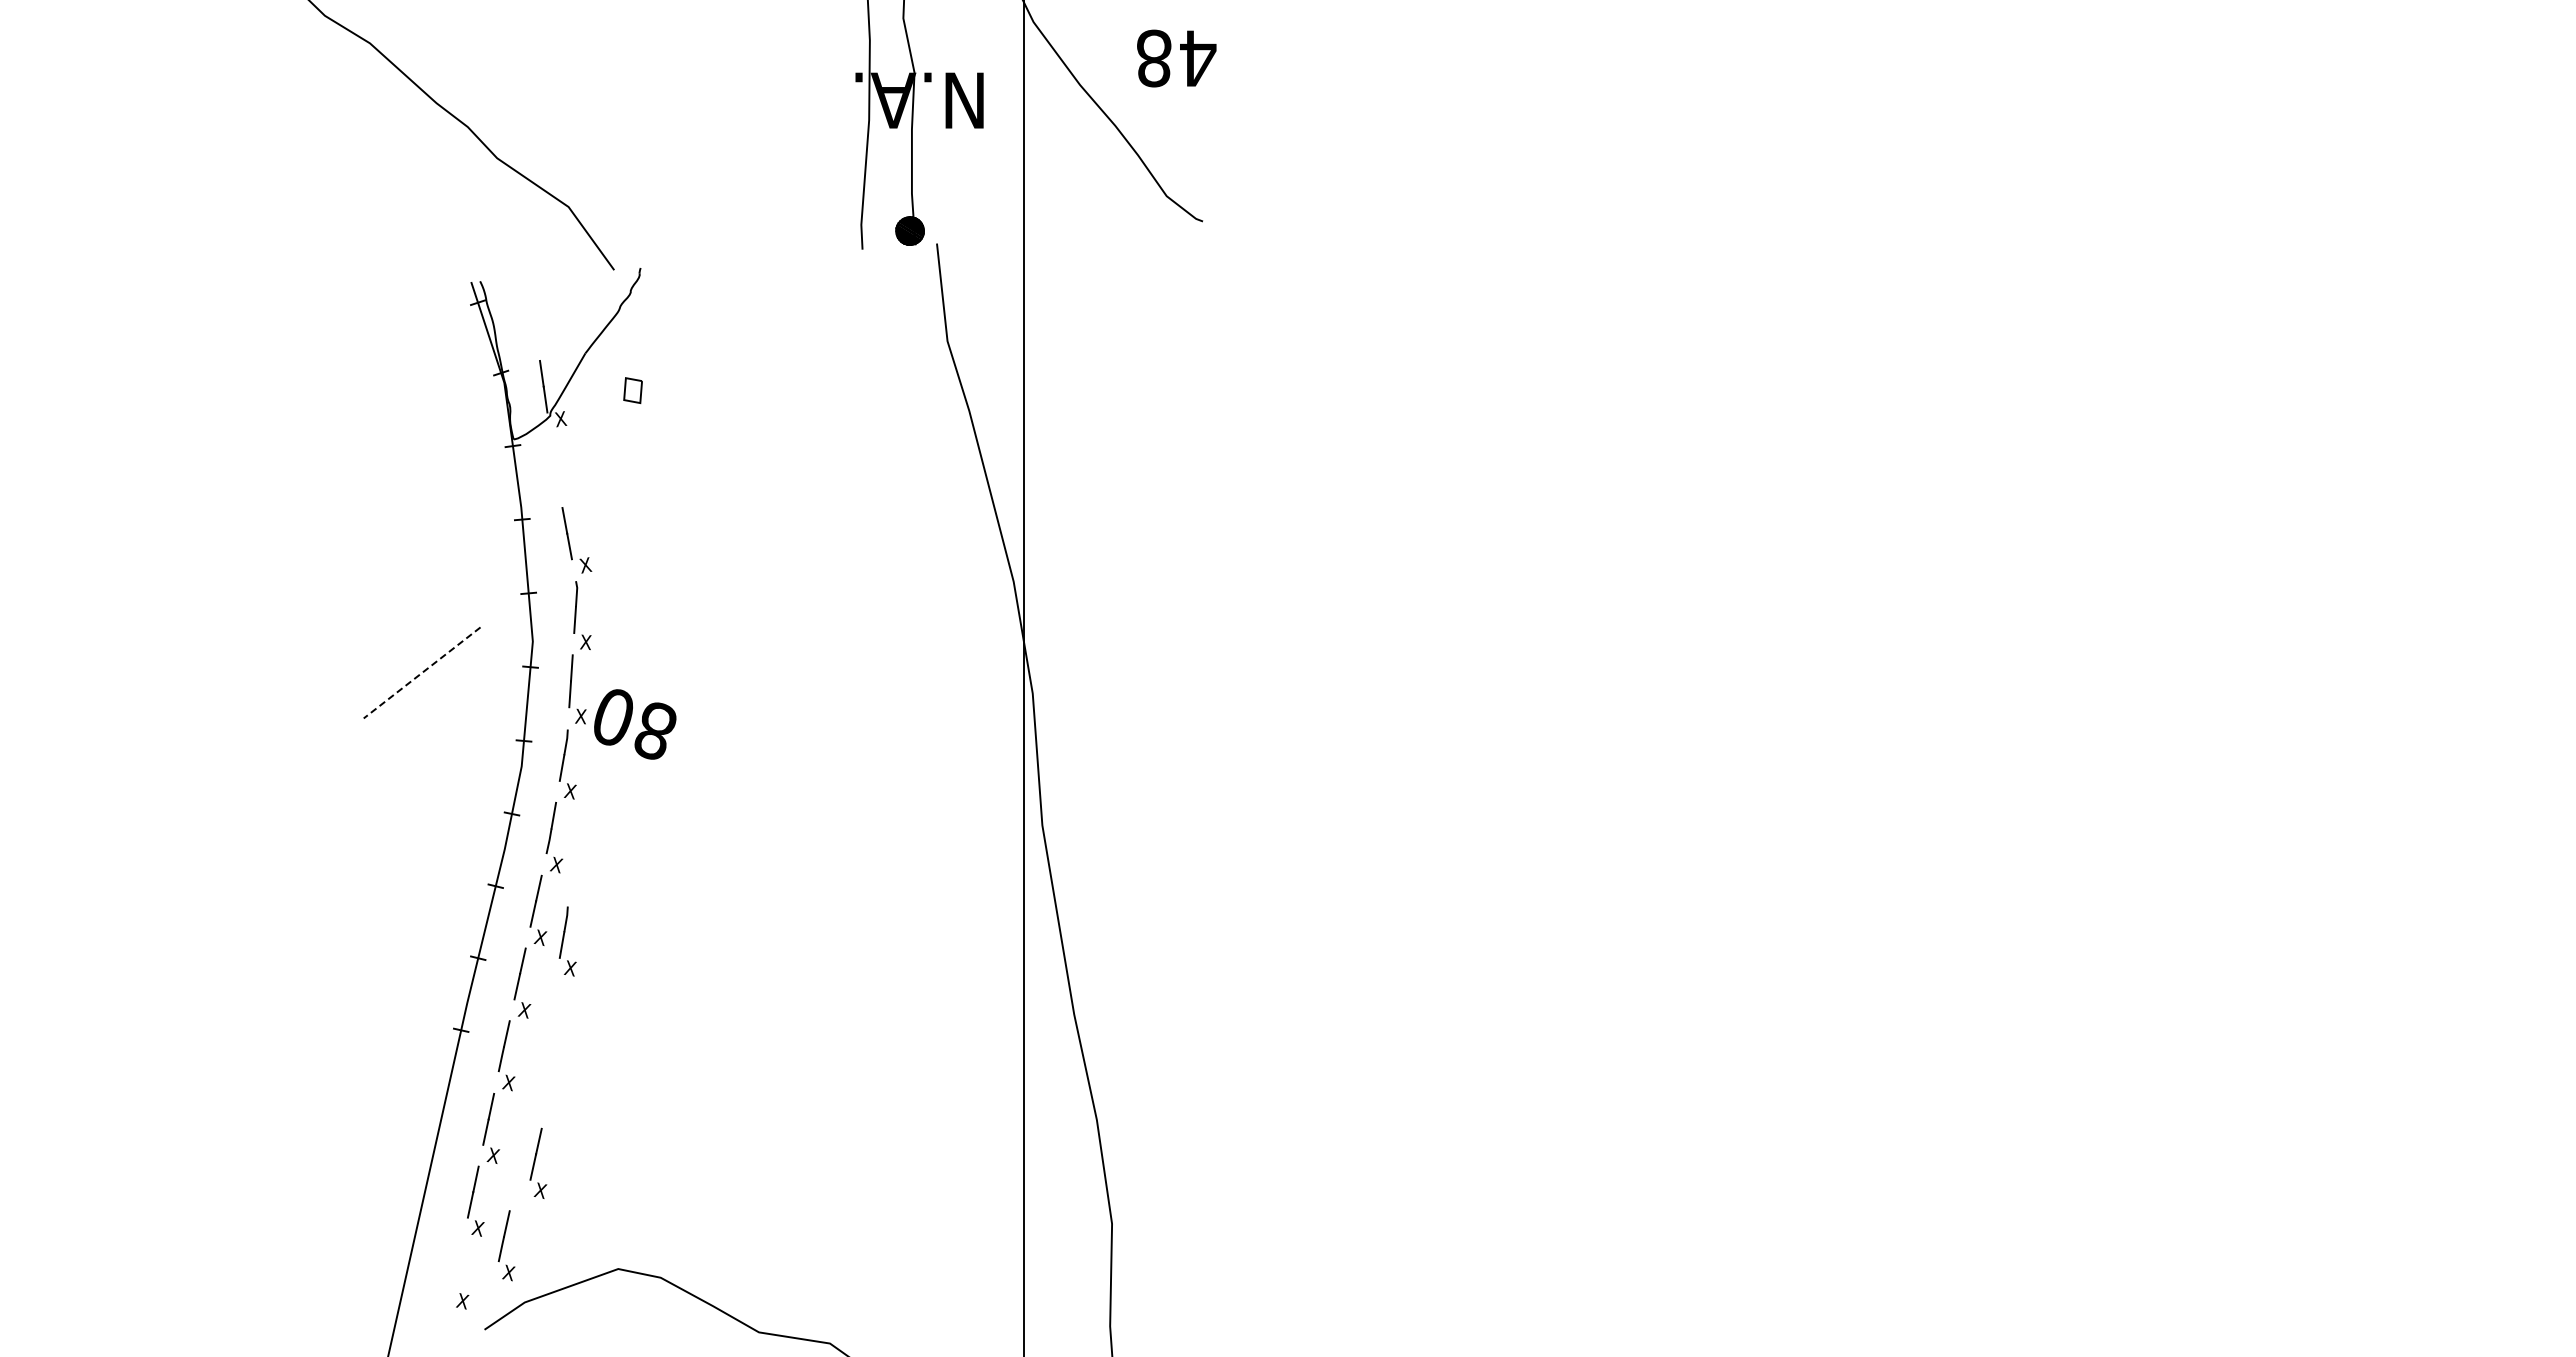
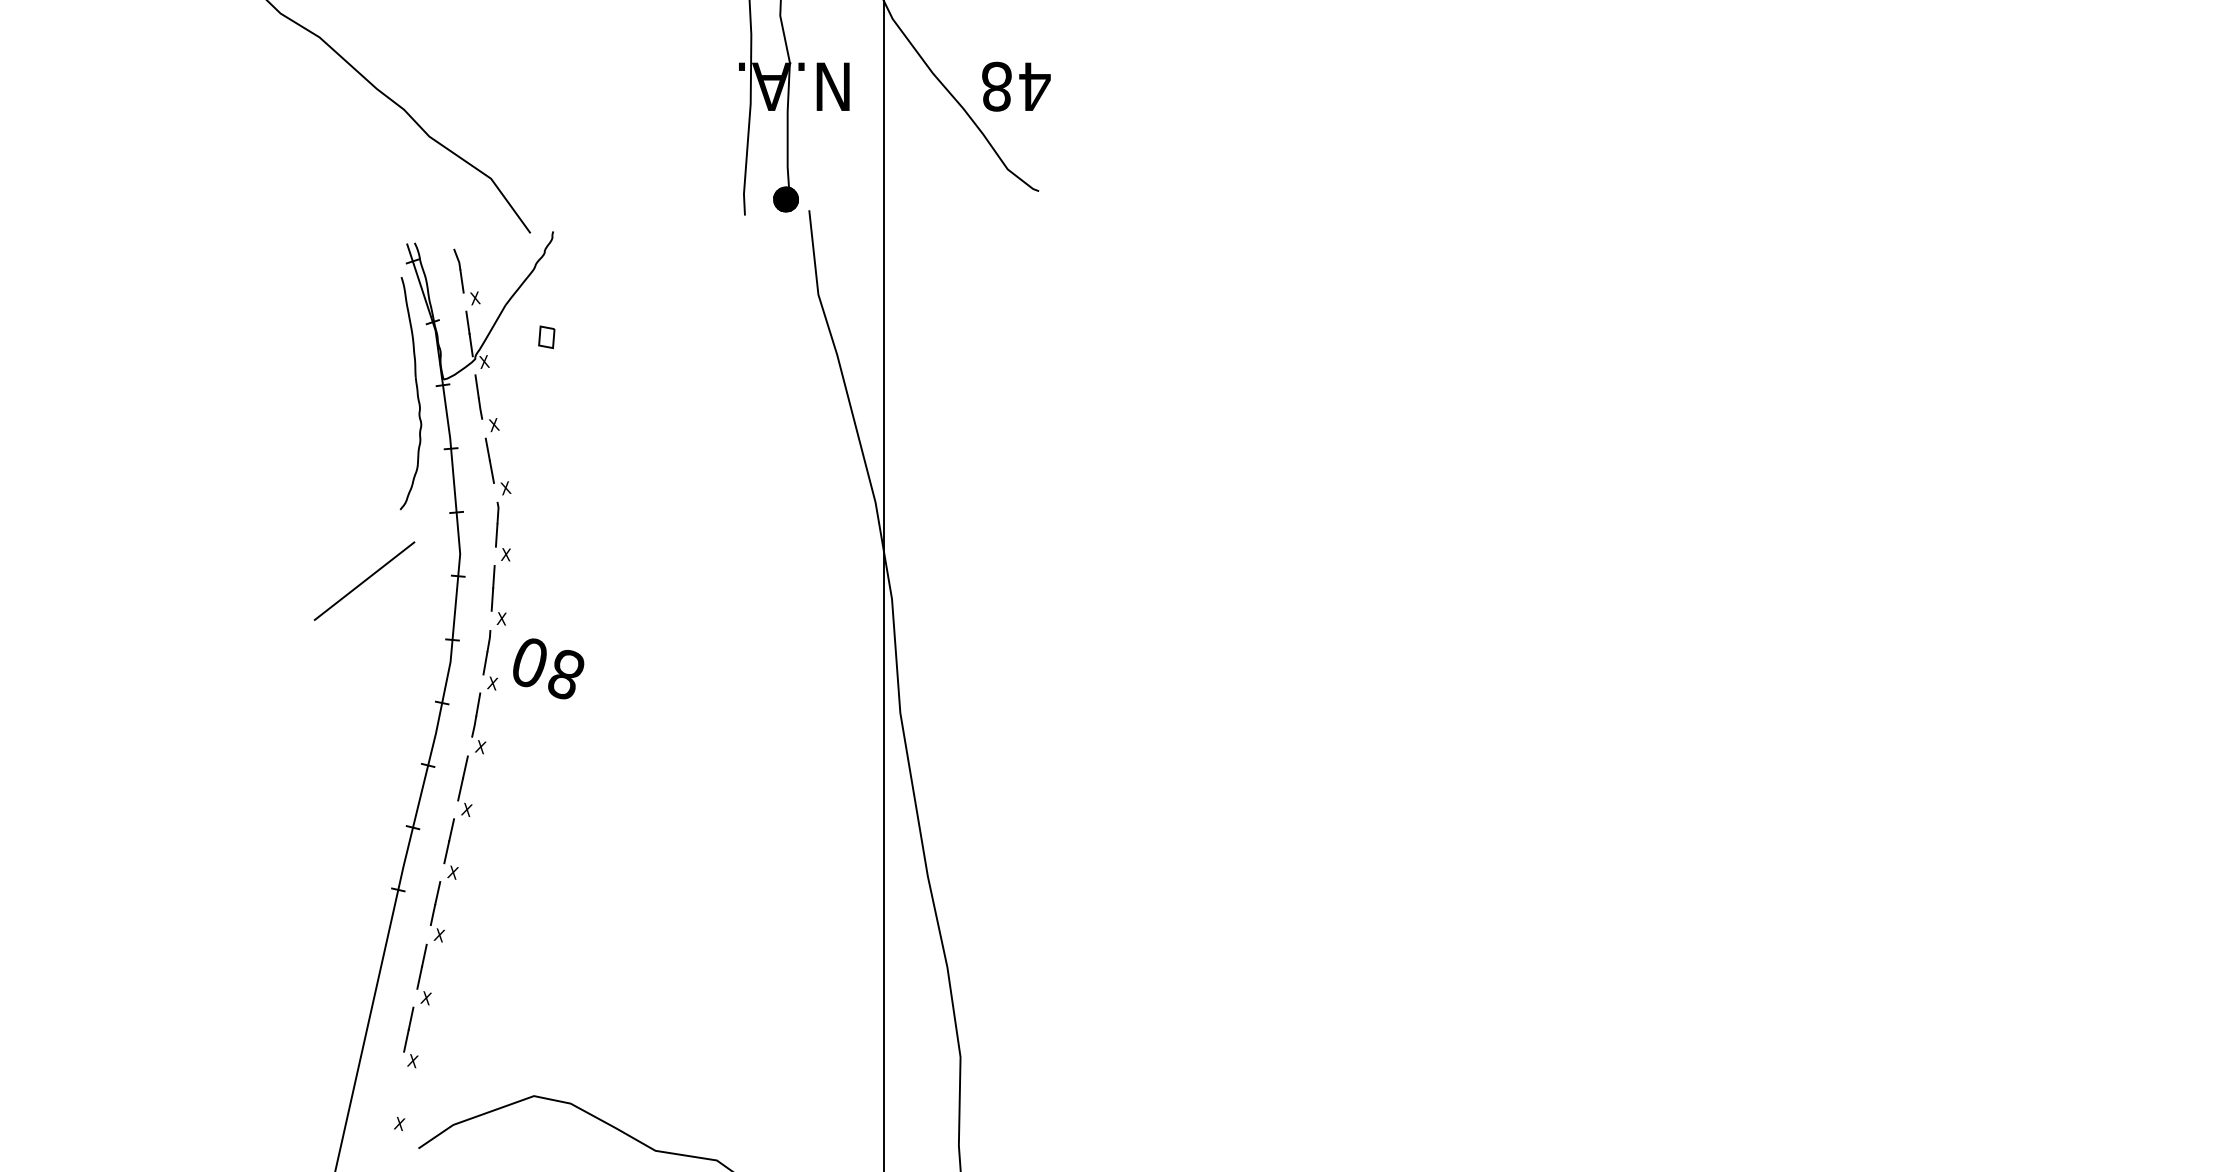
text: (1176, 58) -> (1016, 86), moved
part: (540, 320) -> (466, 276), added
part: (482, 455) -> (416, 393), added
part: (556, 466) -> (480, 402), added
line: (421, 673) -> (364, 581), dashed -> solid
text: (635, 724) -> (548, 668), moved
part: (567, 941) -> (490, 813), removed
part: (538, 1162) -> (465, 1004), removed
part: (506, 1245) -> (437, 1075), removed

